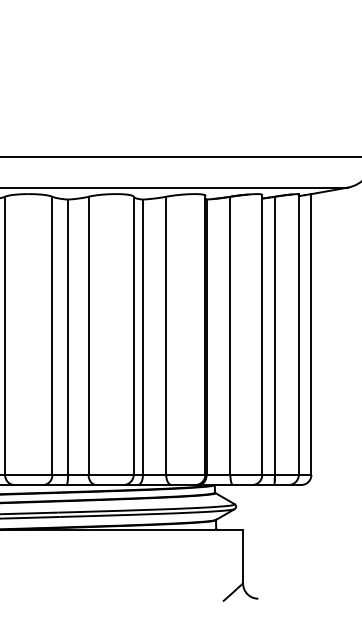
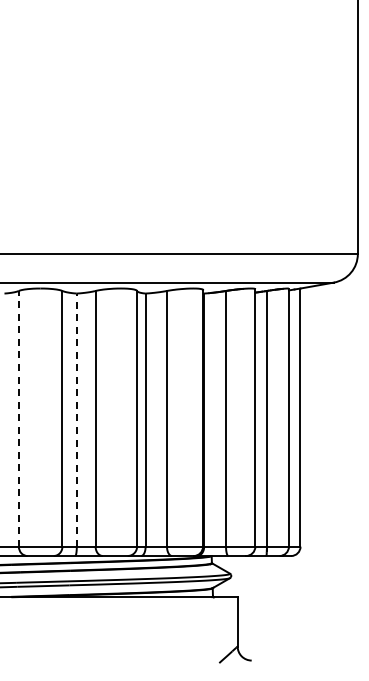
line: (4, 335) -> (18, 418), solid -> dashed
line: (67, 337) -> (76, 420), solid -> dashed

